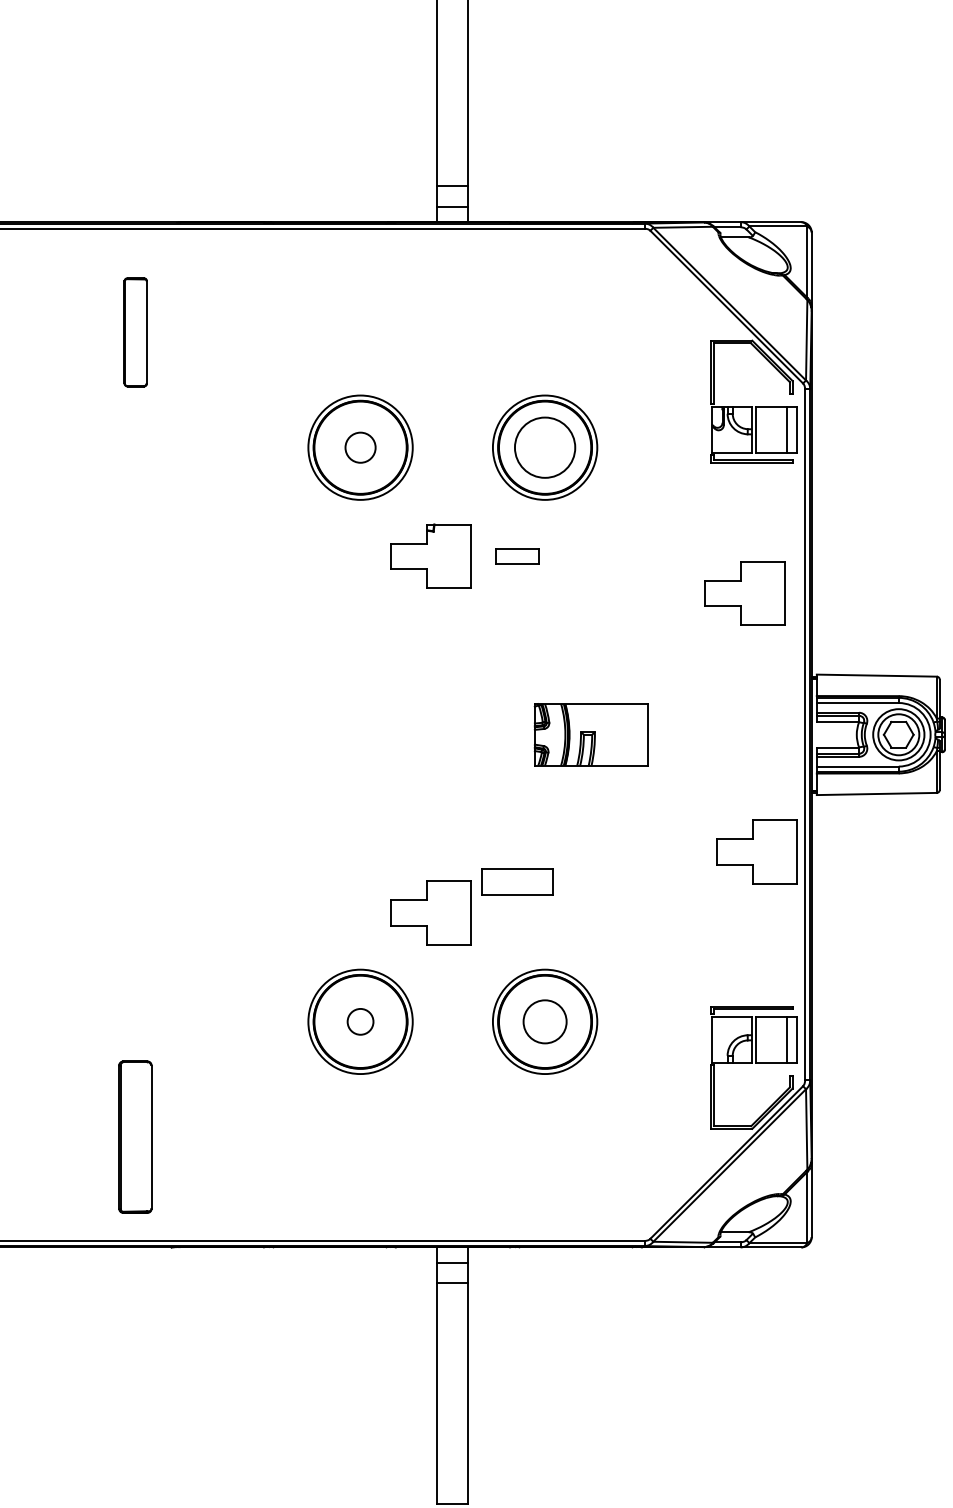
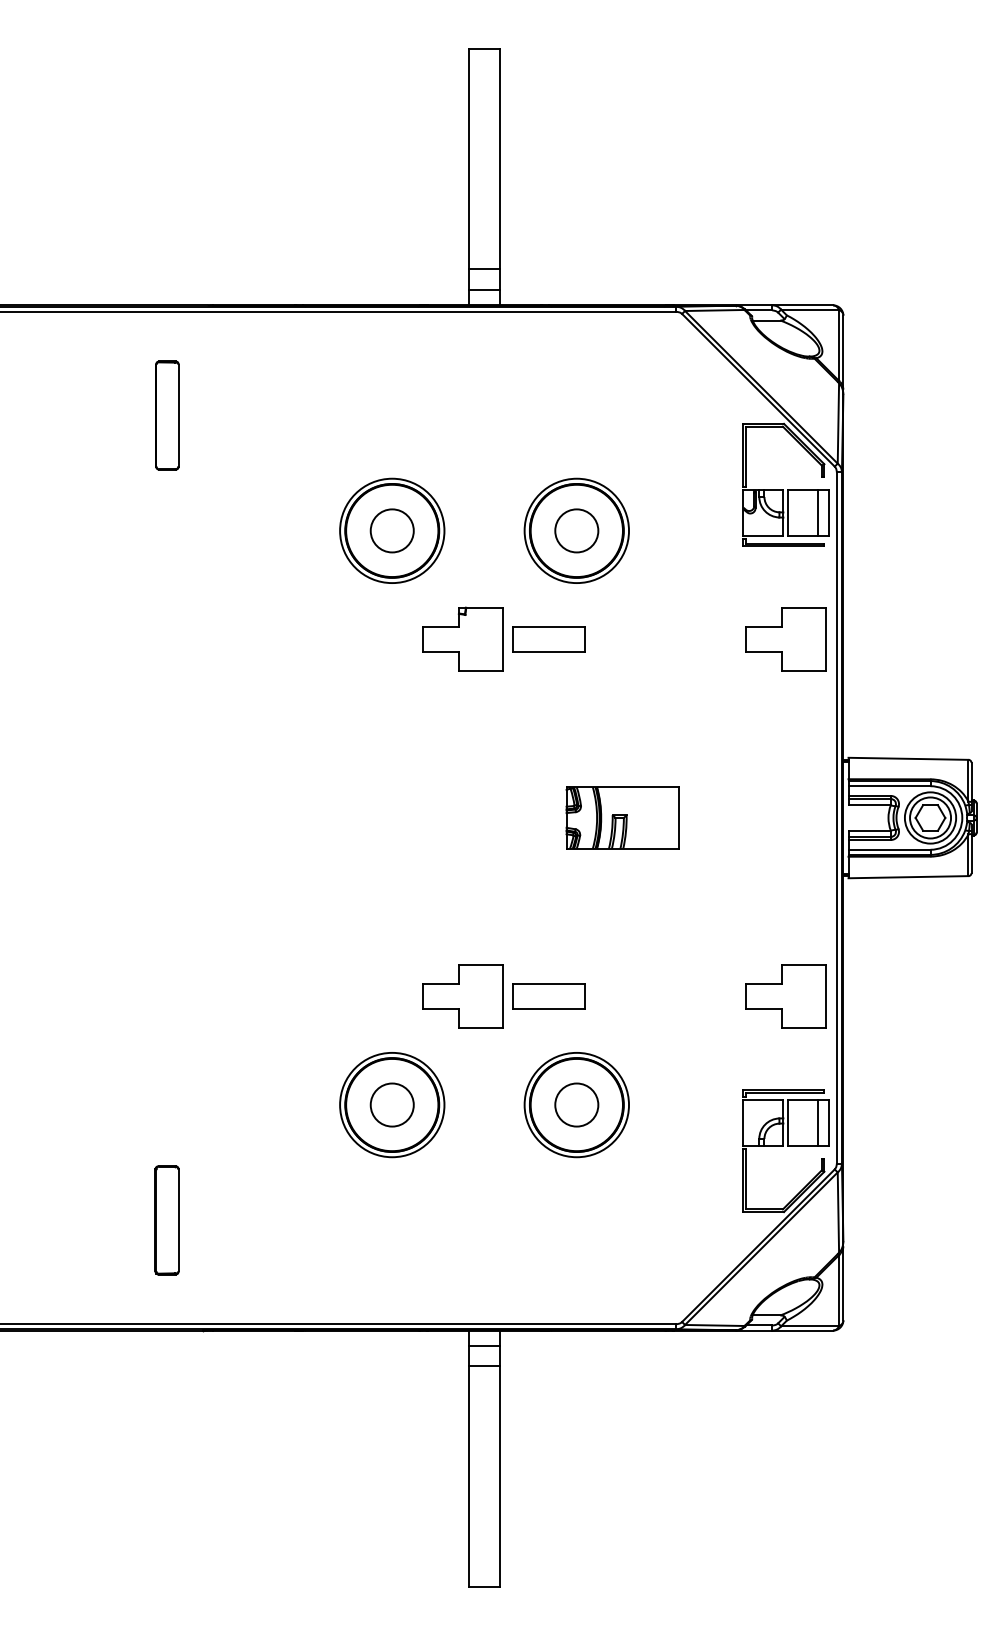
circle: (359, 447) -> (391, 530), size x1.43
circle: (544, 447) -> (576, 530), size x0.71
part: (516, 556) -> (548, 639), size x1.67
part: (744, 593) -> (785, 639), moved
part: (756, 852) -> (785, 996), moved
part: (516, 882) -> (548, 996), moved
circle: (359, 1021) -> (391, 1104), size x1.67
part: (134, 1137) -> (166, 1220), size x0.71

